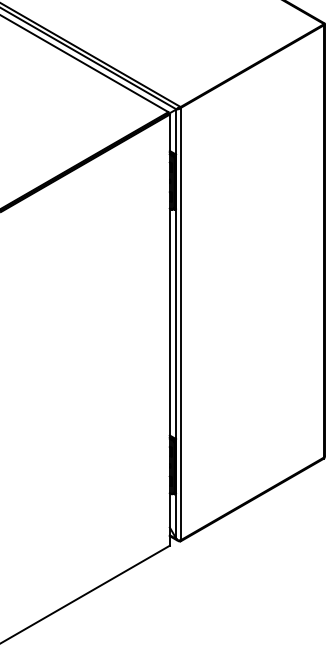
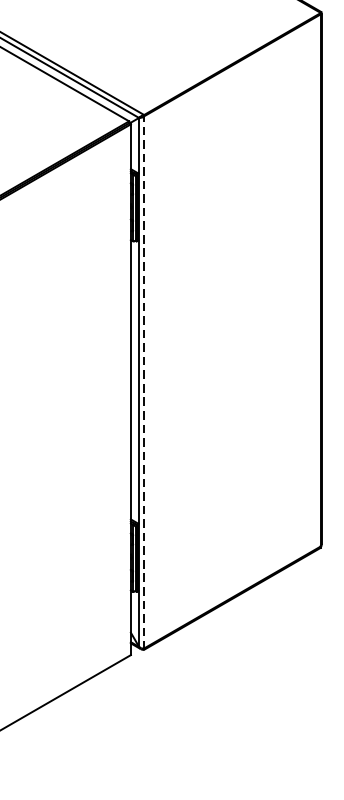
line: (180, 323) -> (144, 381), solid -> dashed

